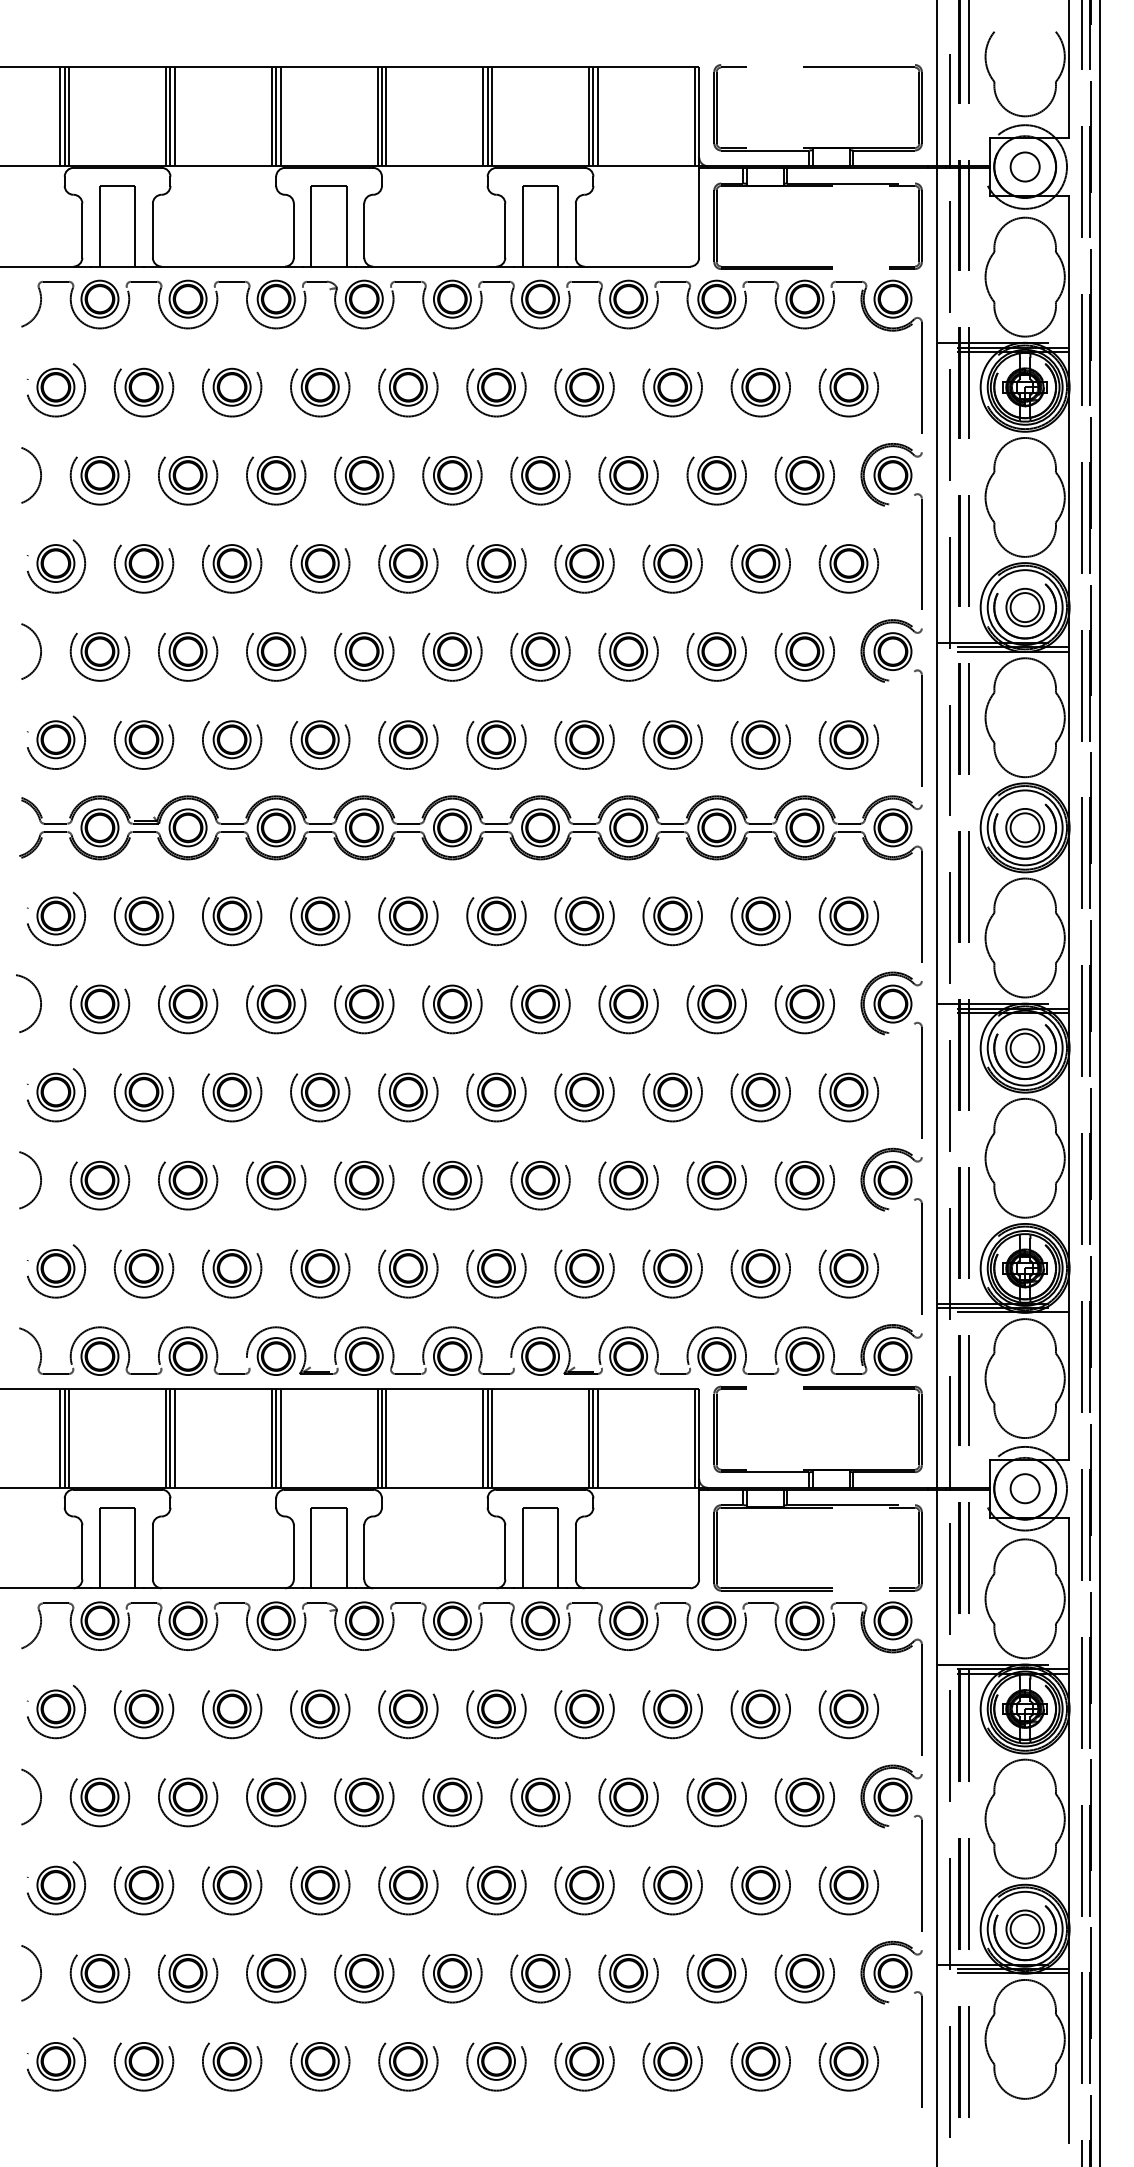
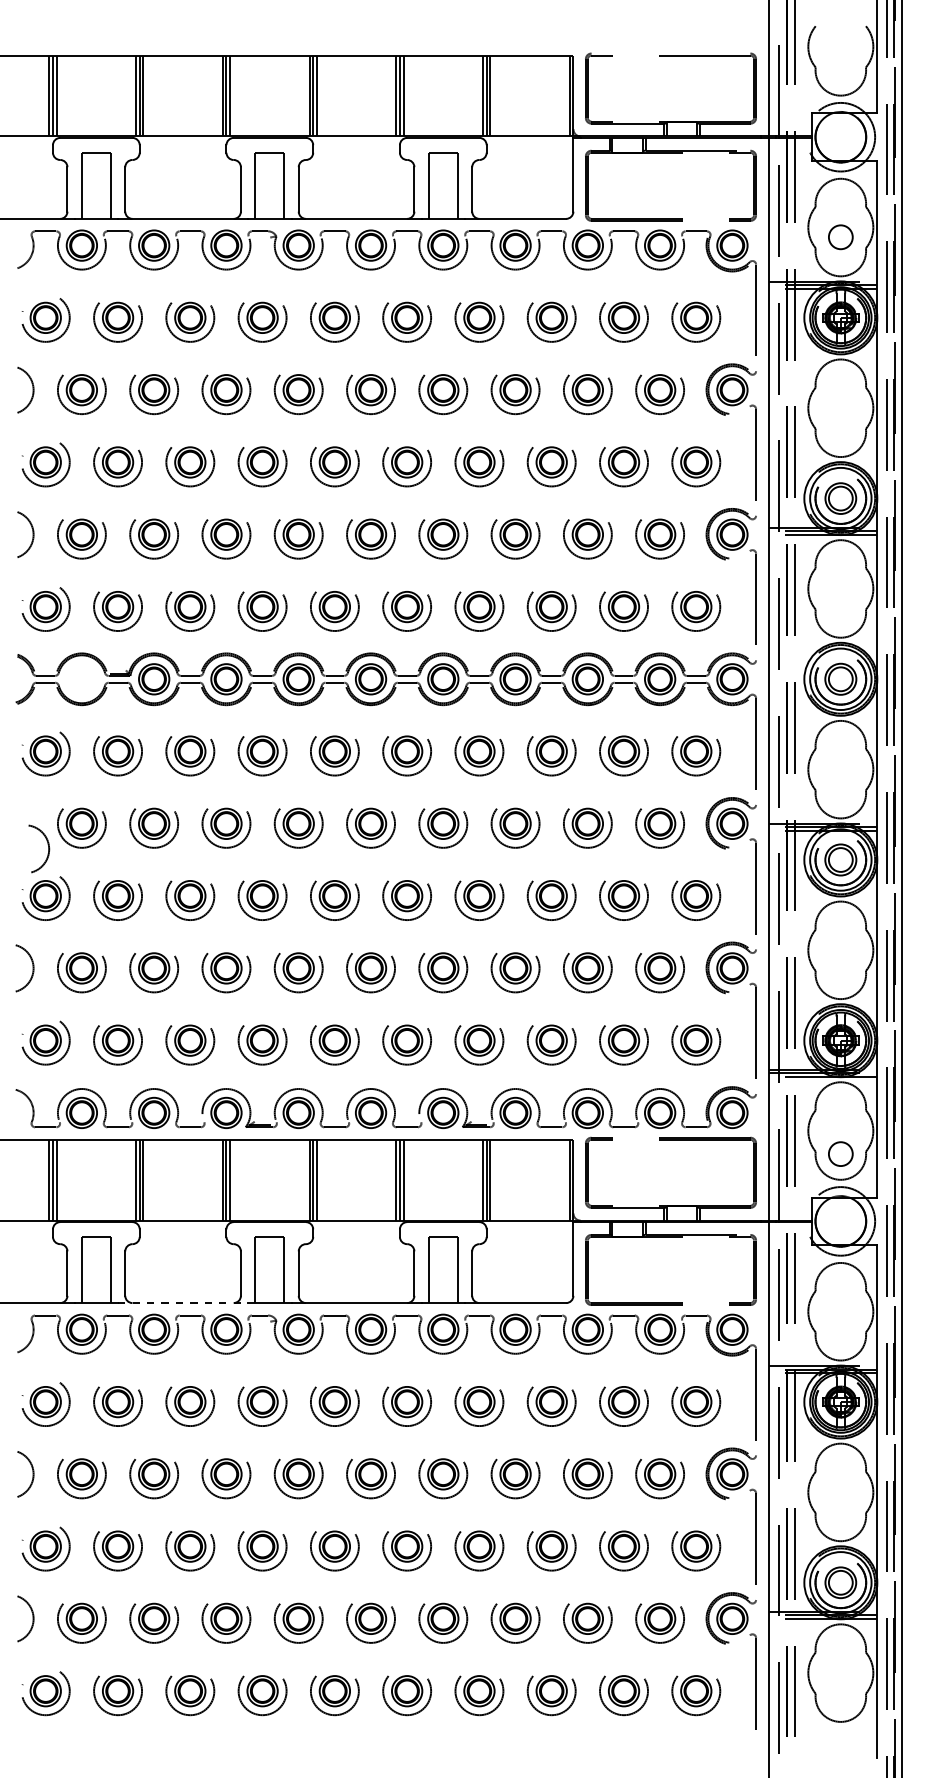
circle: (1024, 166) -> (840, 236), moved
part: (99, 827) -> (81, 679), removed
arc: (39, 999) -> (47, 845), moved
circle: (1024, 1488) -> (840, 1153), moved
line: (223, 1588) -> (183, 1303), solid -> dashed

